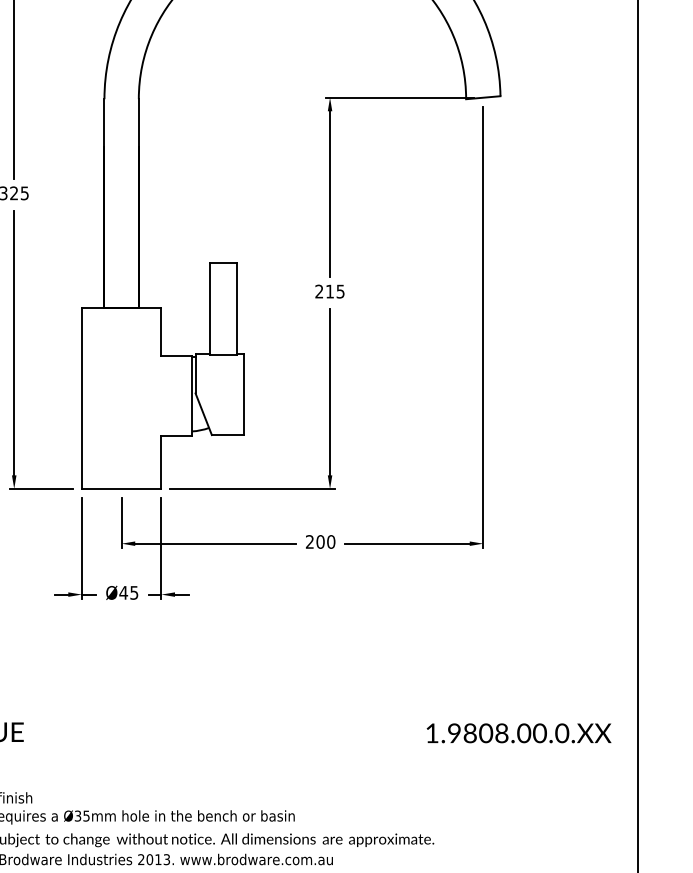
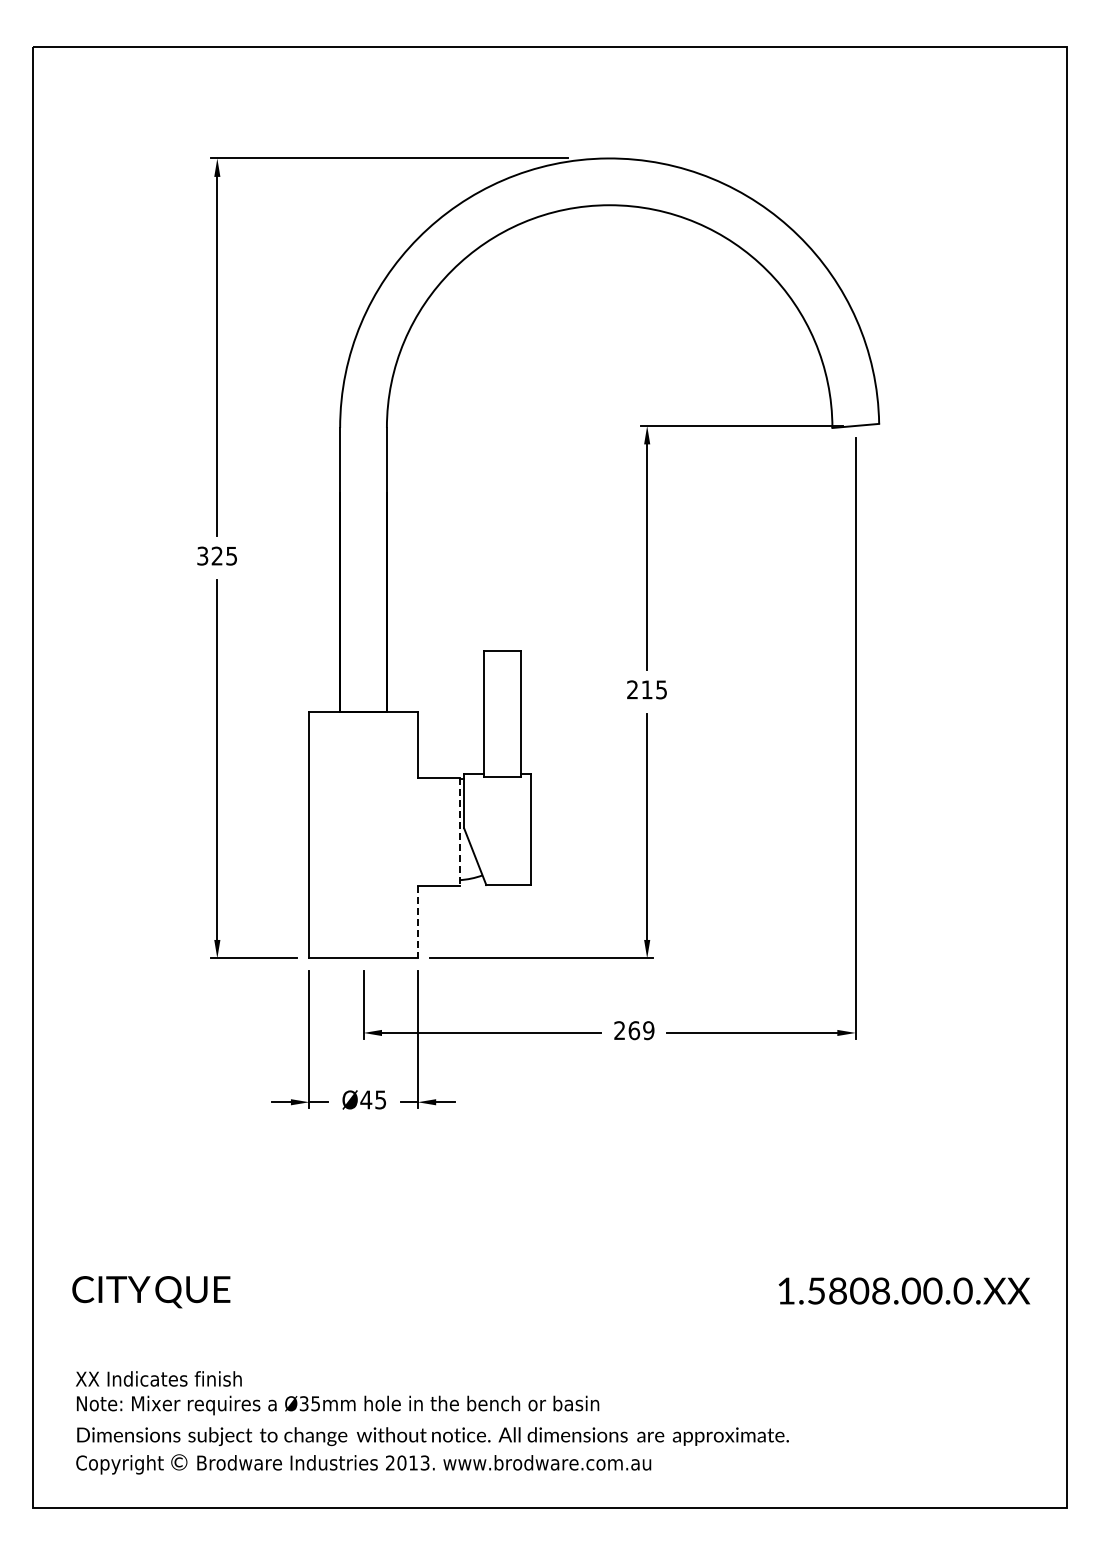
line: (192, 396) -> (459, 832), solid -> dashed
line: (161, 462) -> (417, 922), solid -> dashed
text: (325, 541) -> (641, 1030), 200 -> 269
text: (453, 732) -> (815, 1290), 1.9808.00.0.XX -> 1.5808.00.0.XX

